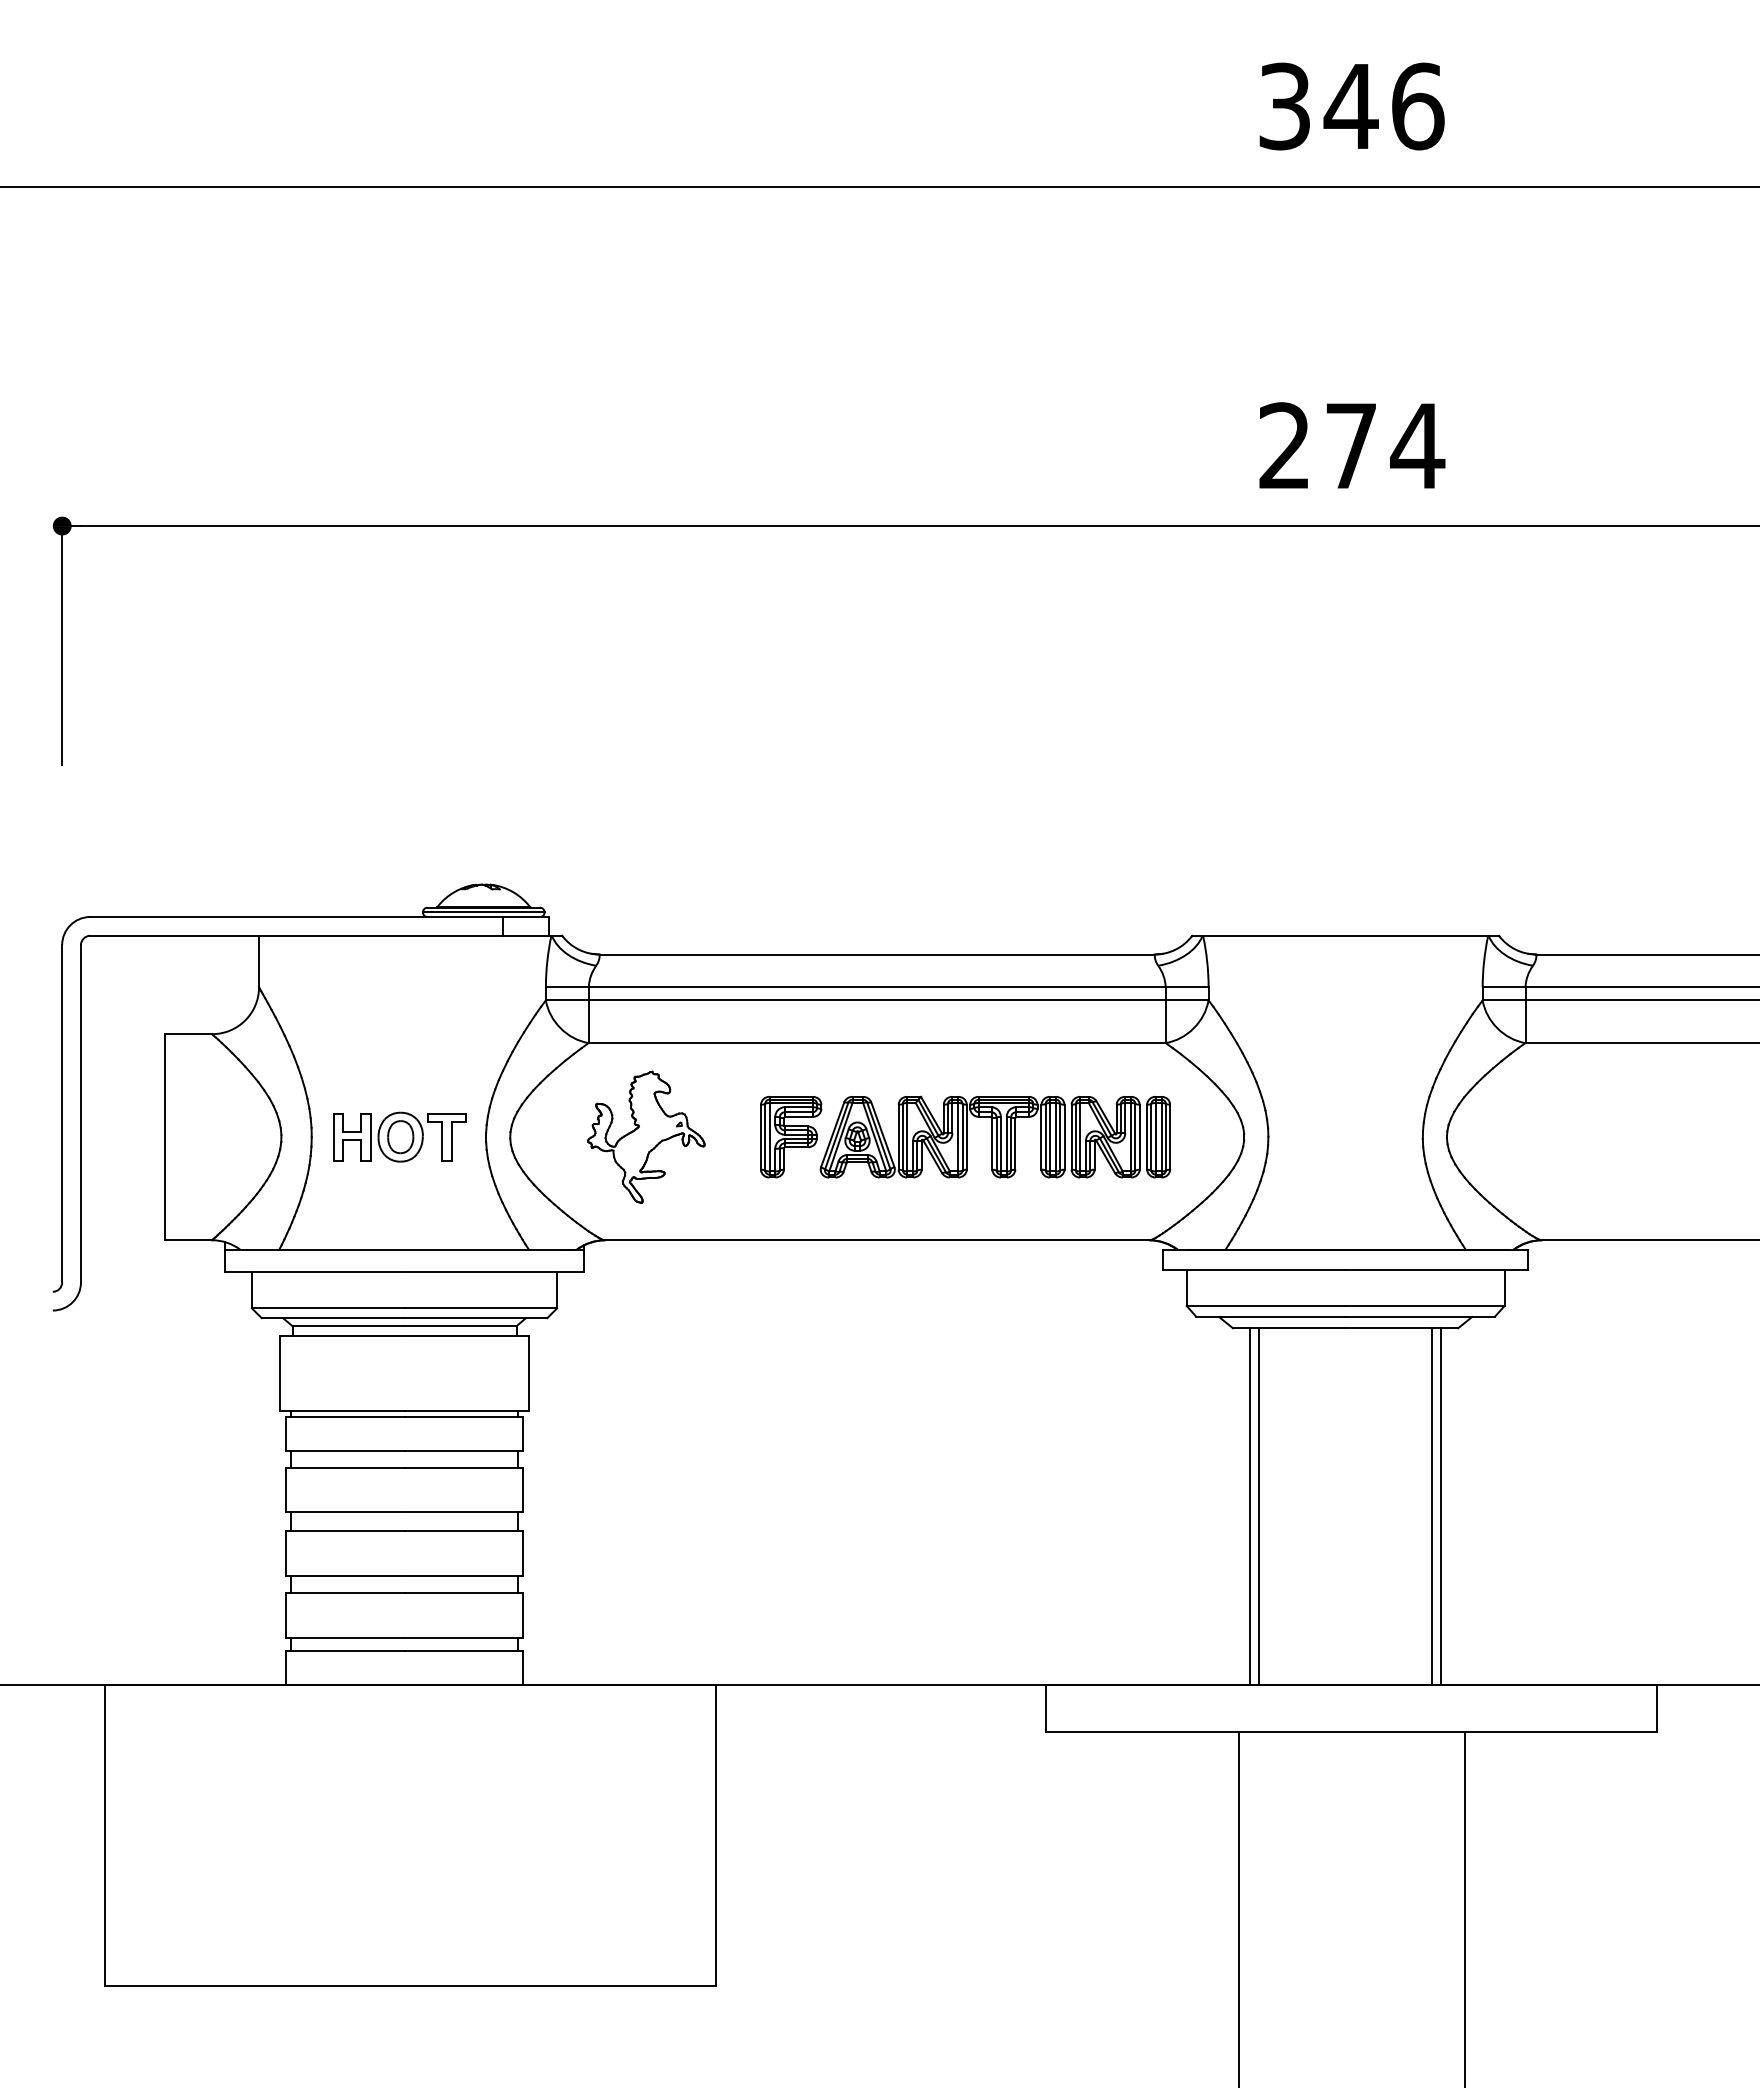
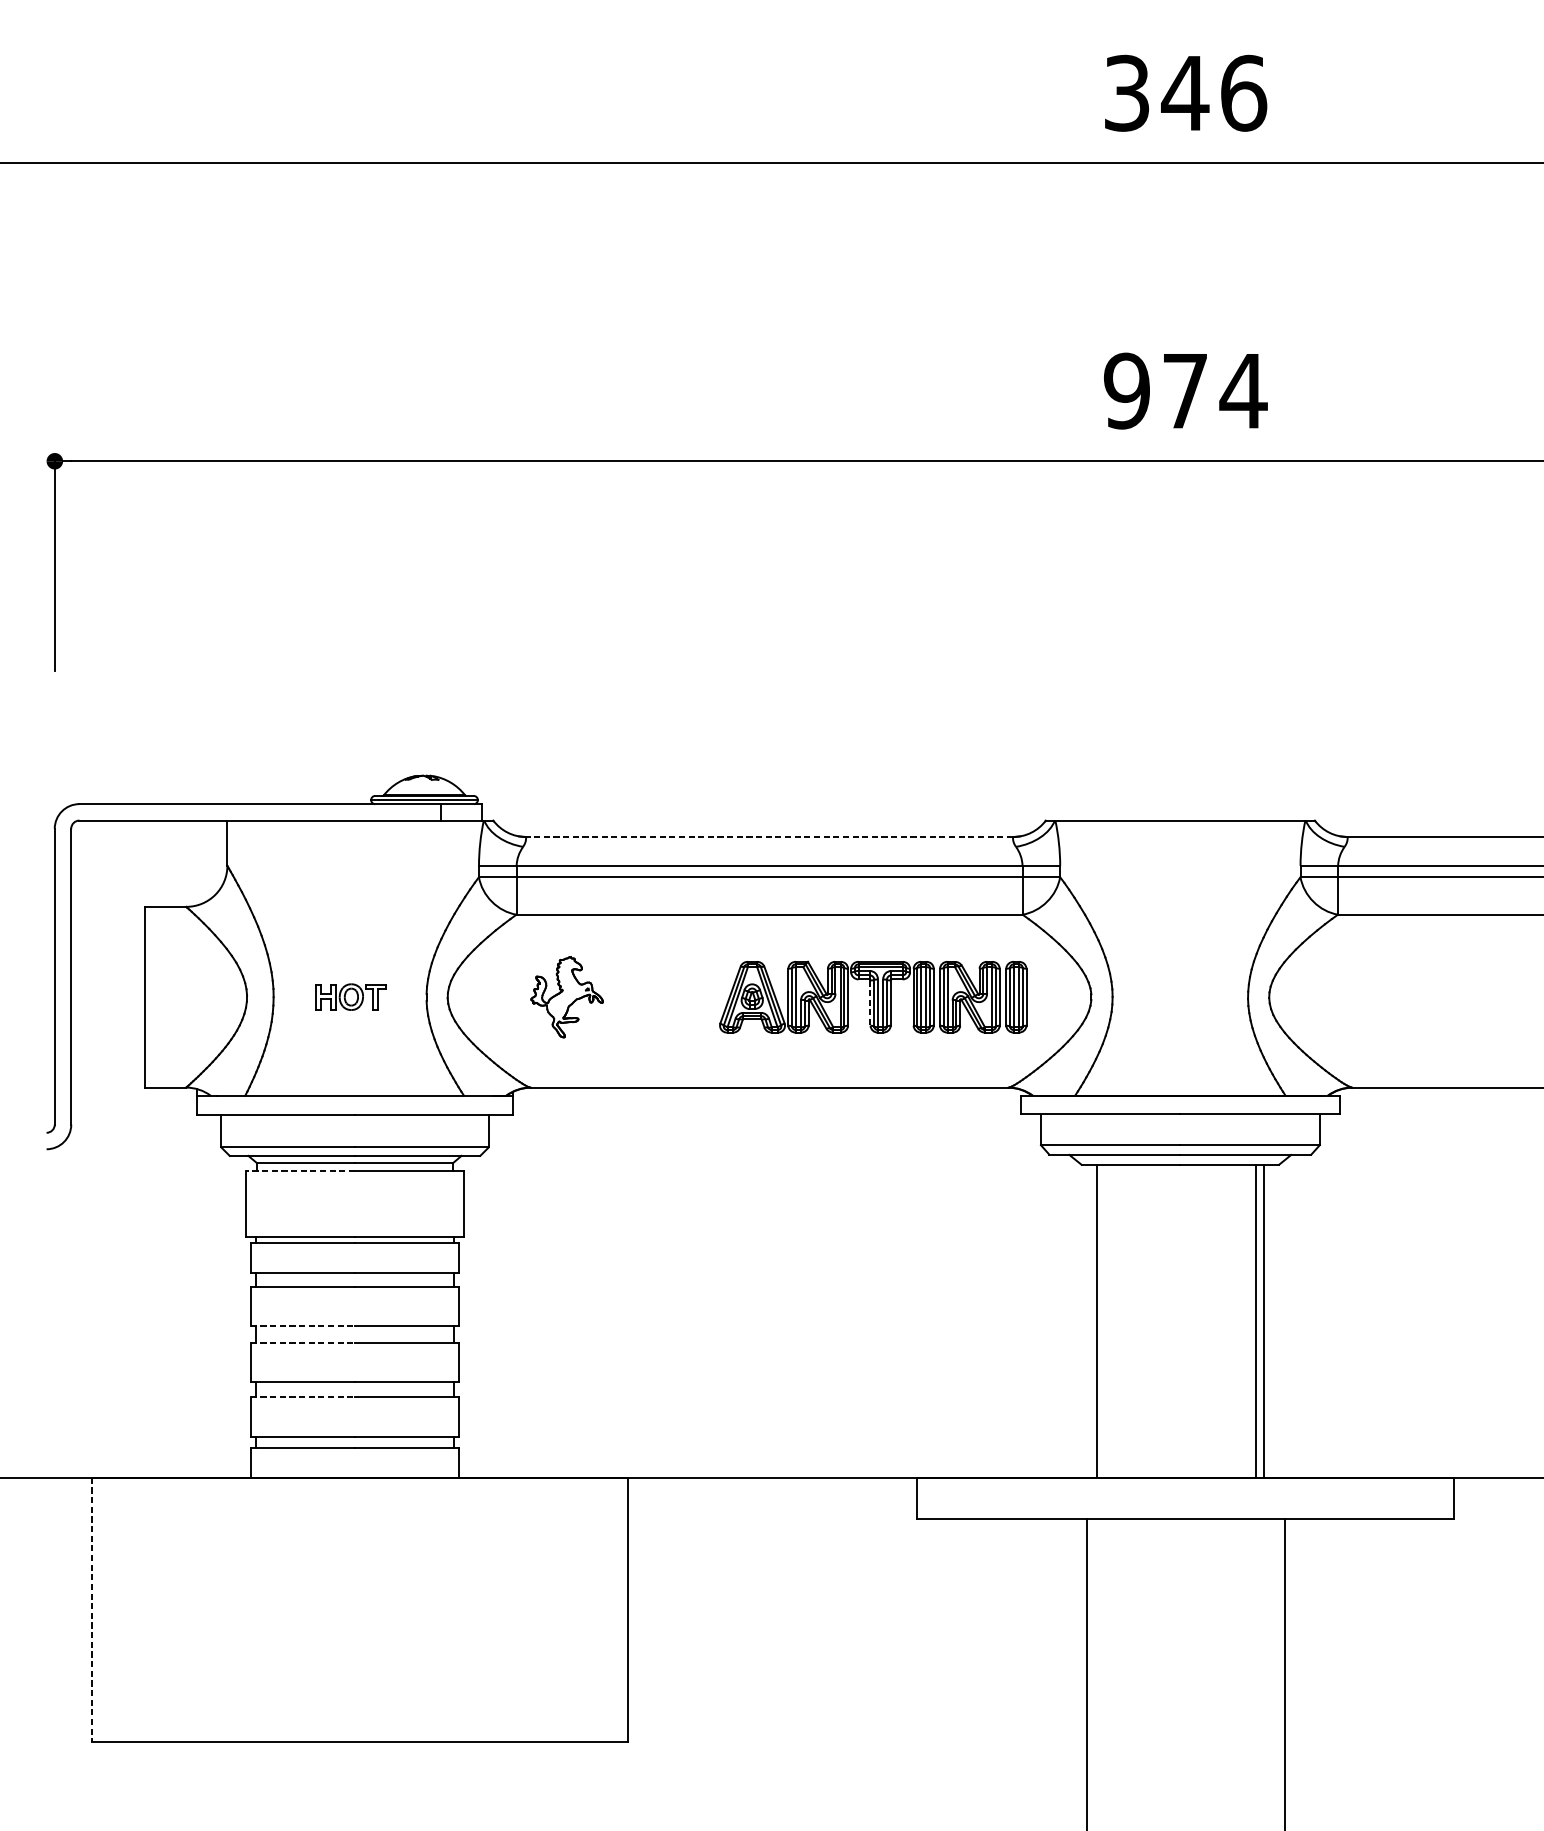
text: (1284, 445) -> (1126, 390), 274 -> 974
line: (877, 954) -> (769, 837), solid -> dashed
part: (399, 1136) -> (350, 996), size x0.6
part: (646, 1136) -> (567, 996), size x0.7
part: (791, 1137) -> (694, 997), removed
line: (992, 1143) -> (870, 1002), solid -> dashed
line: (341, 1335) -> (299, 1171), solid -> dashed
line: (1259, 1506) -> (1104, 1321), removed
line: (345, 1512) -> (303, 1326), solid -> dashed
line: (345, 1531) -> (303, 1343), solid -> dashed
line: (345, 1593) -> (303, 1397), solid -> dashed
line: (104, 1835) -> (91, 1609), solid -> dashed

